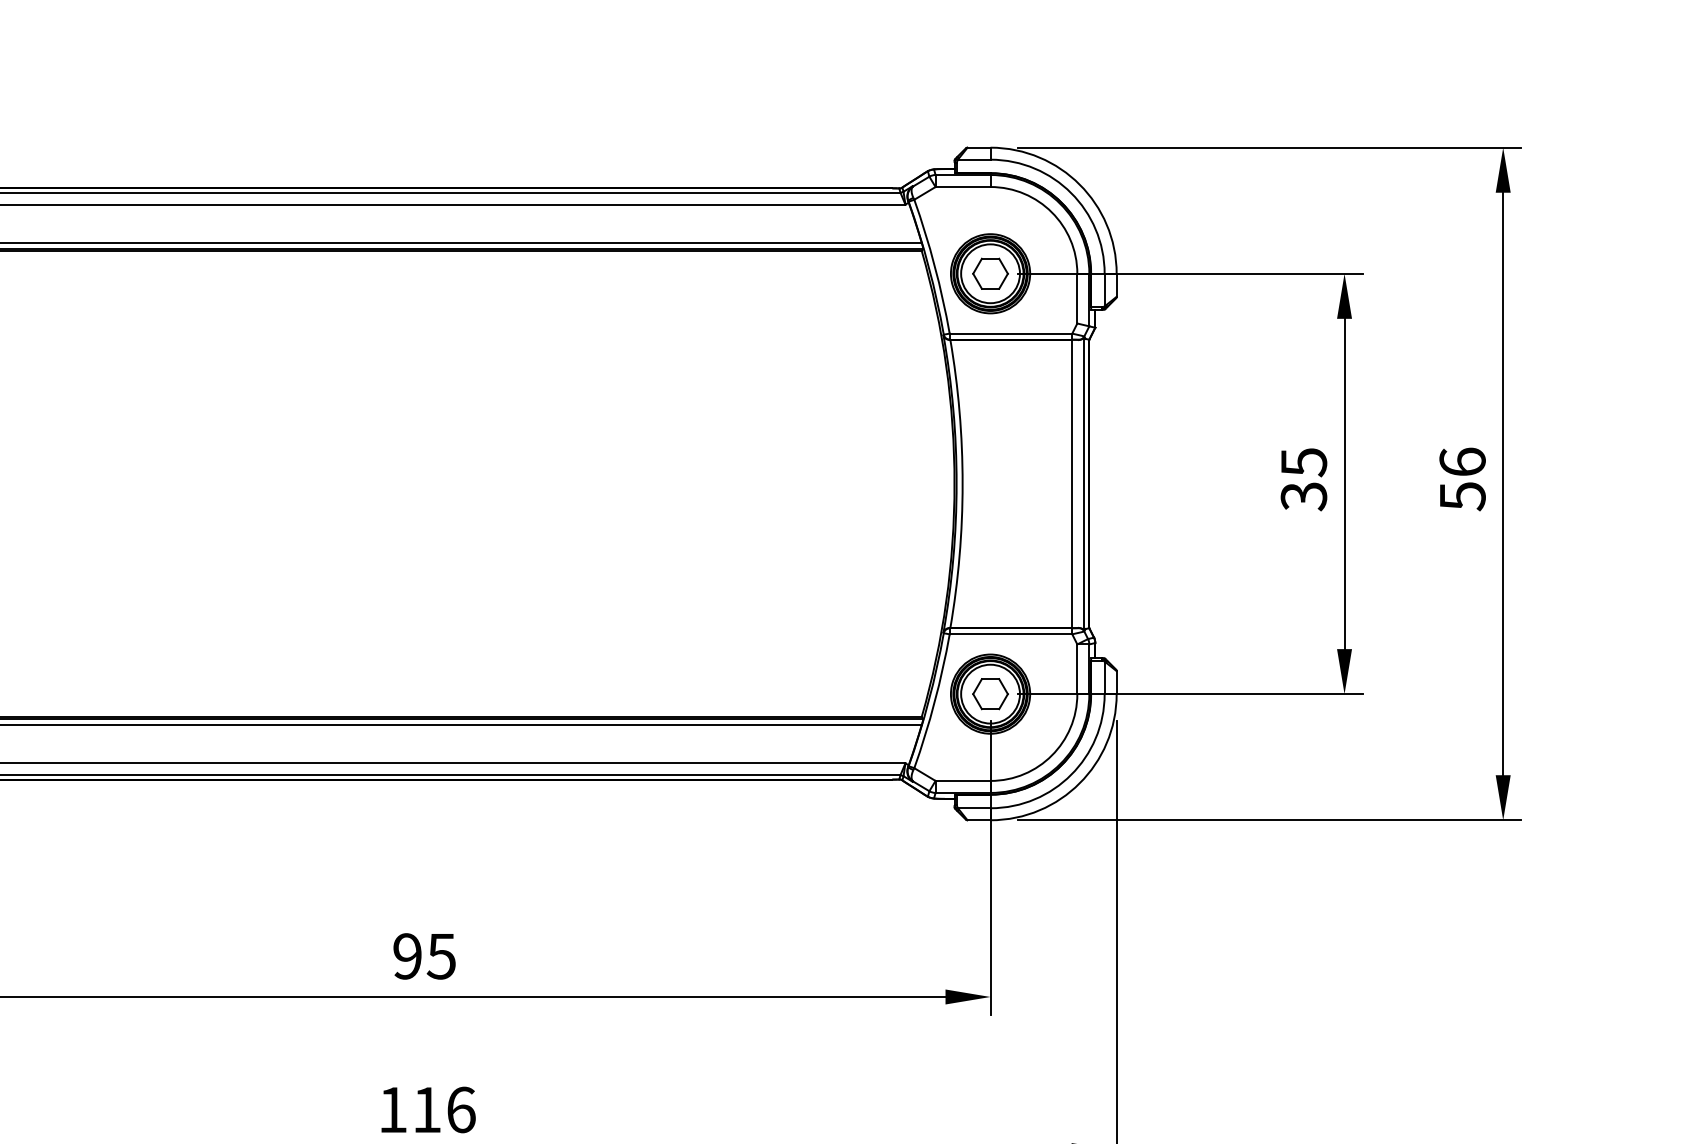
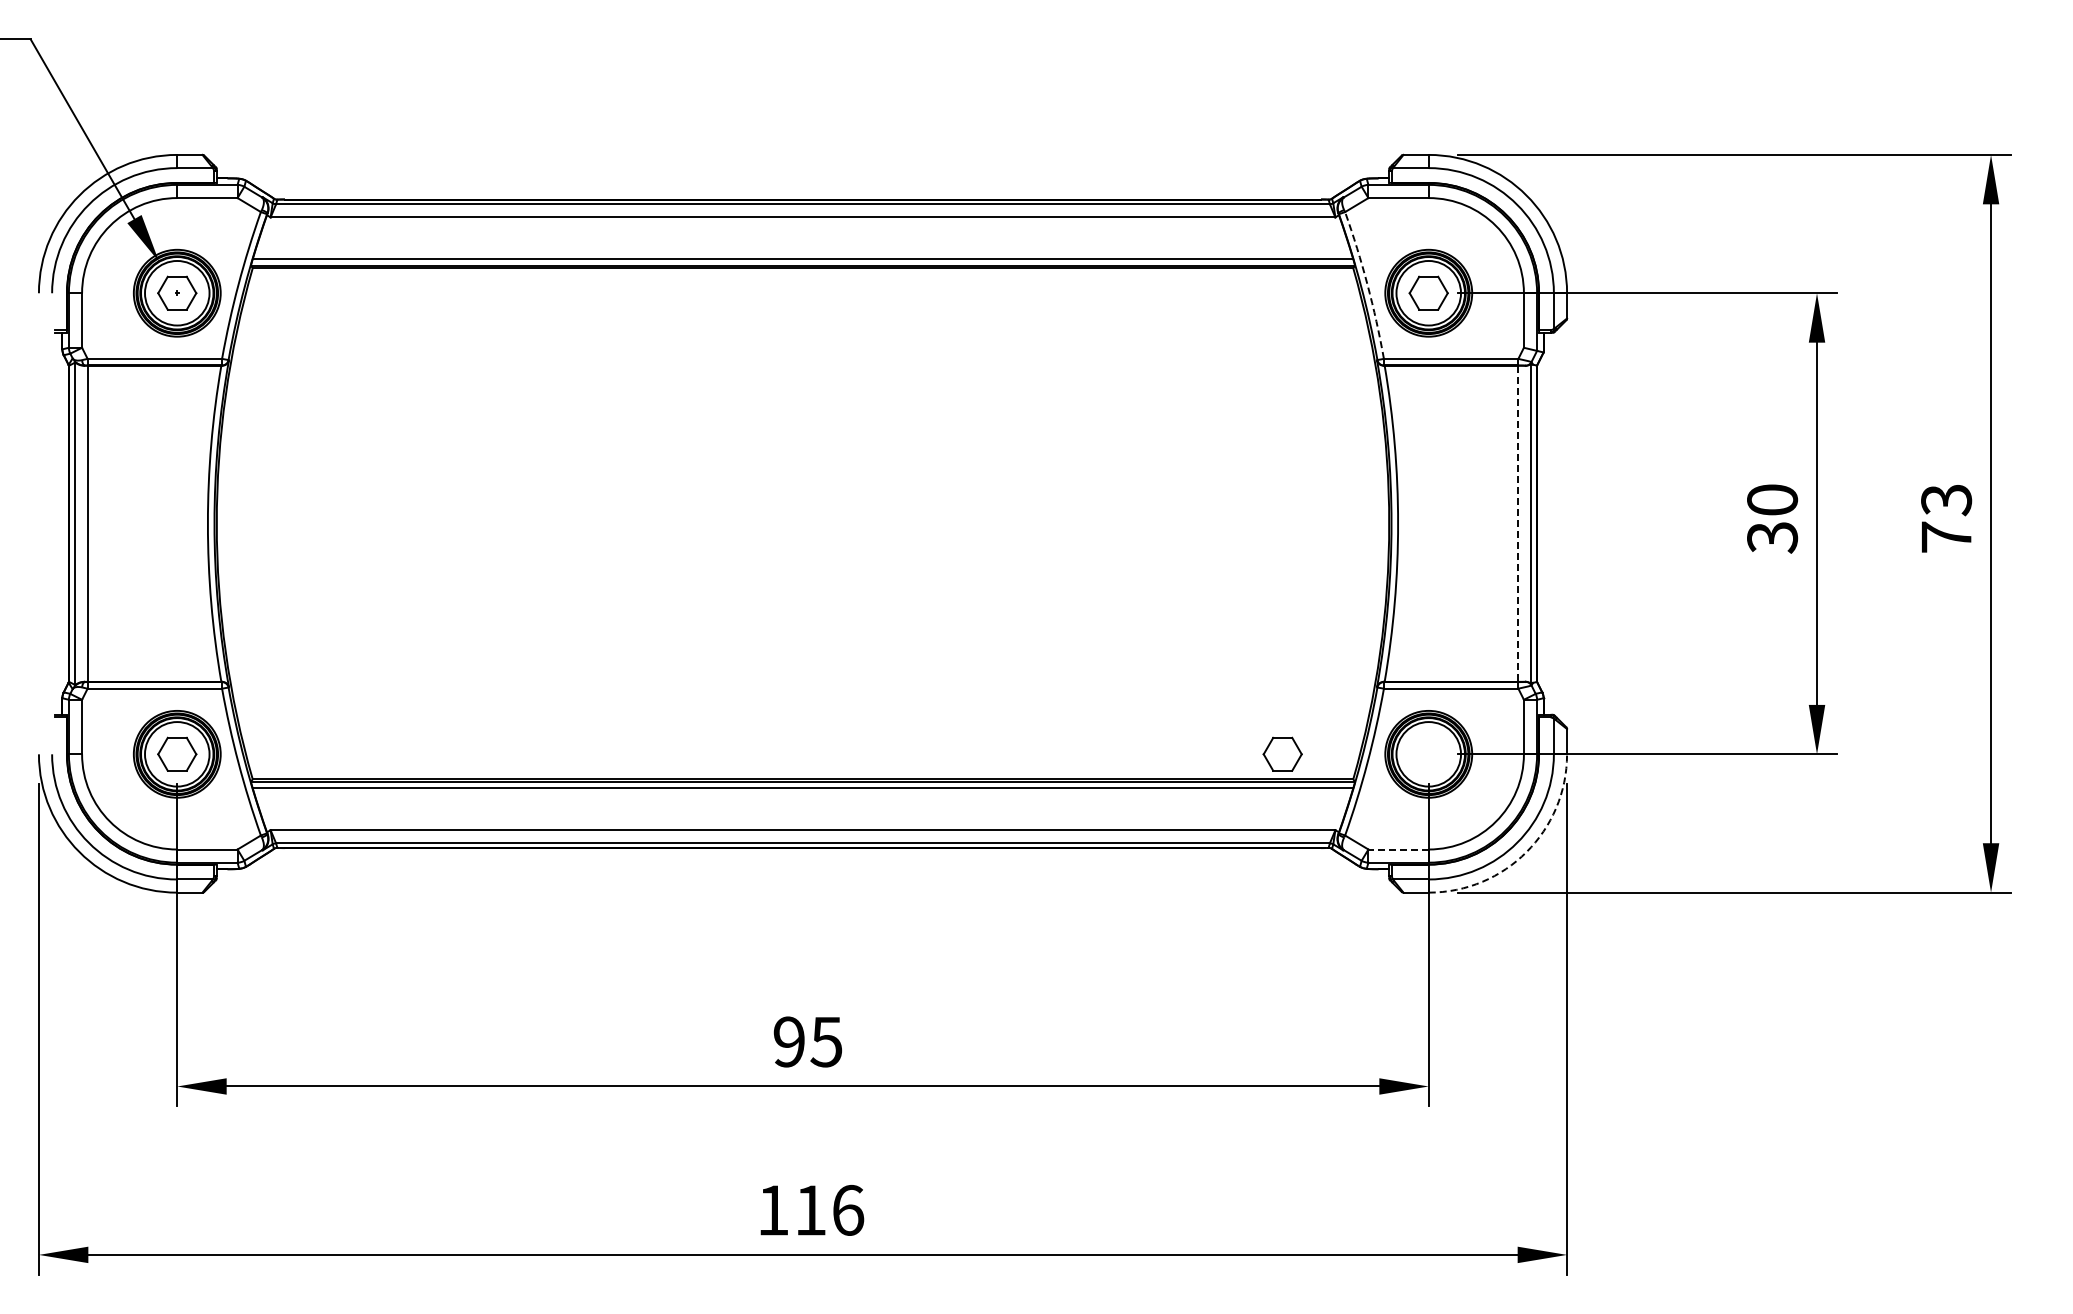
arc: (934, 265) -> (1367, 284), solid -> dashed
text: (1303, 462) -> (1772, 500), 35 -> 30
text: (1462, 479) -> (1946, 518), 56 -> 73
line: (1071, 484) -> (1517, 524), solid -> dashed
part: (990, 693) -> (1282, 753), moved
line: (962, 780) -> (1398, 849), solid -> dashed
arc: (1079, 783) -> (1526, 852), solid -> dashed

